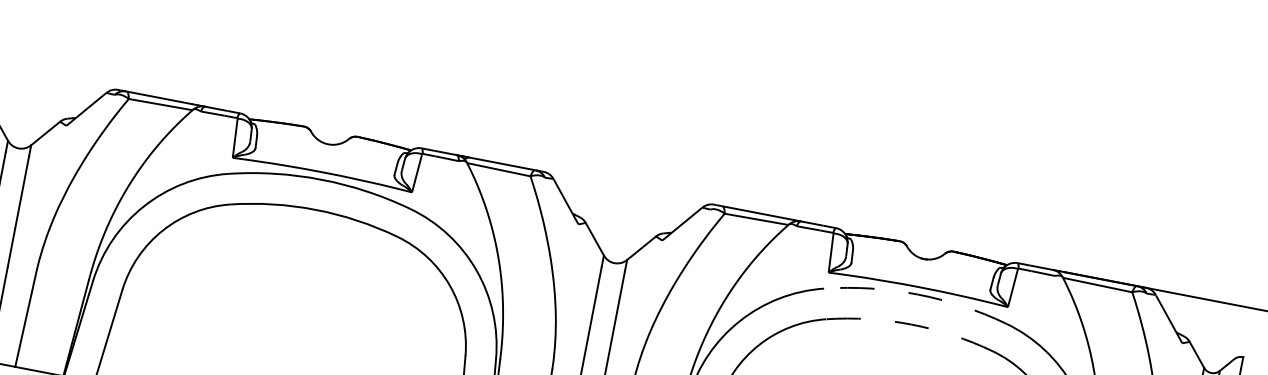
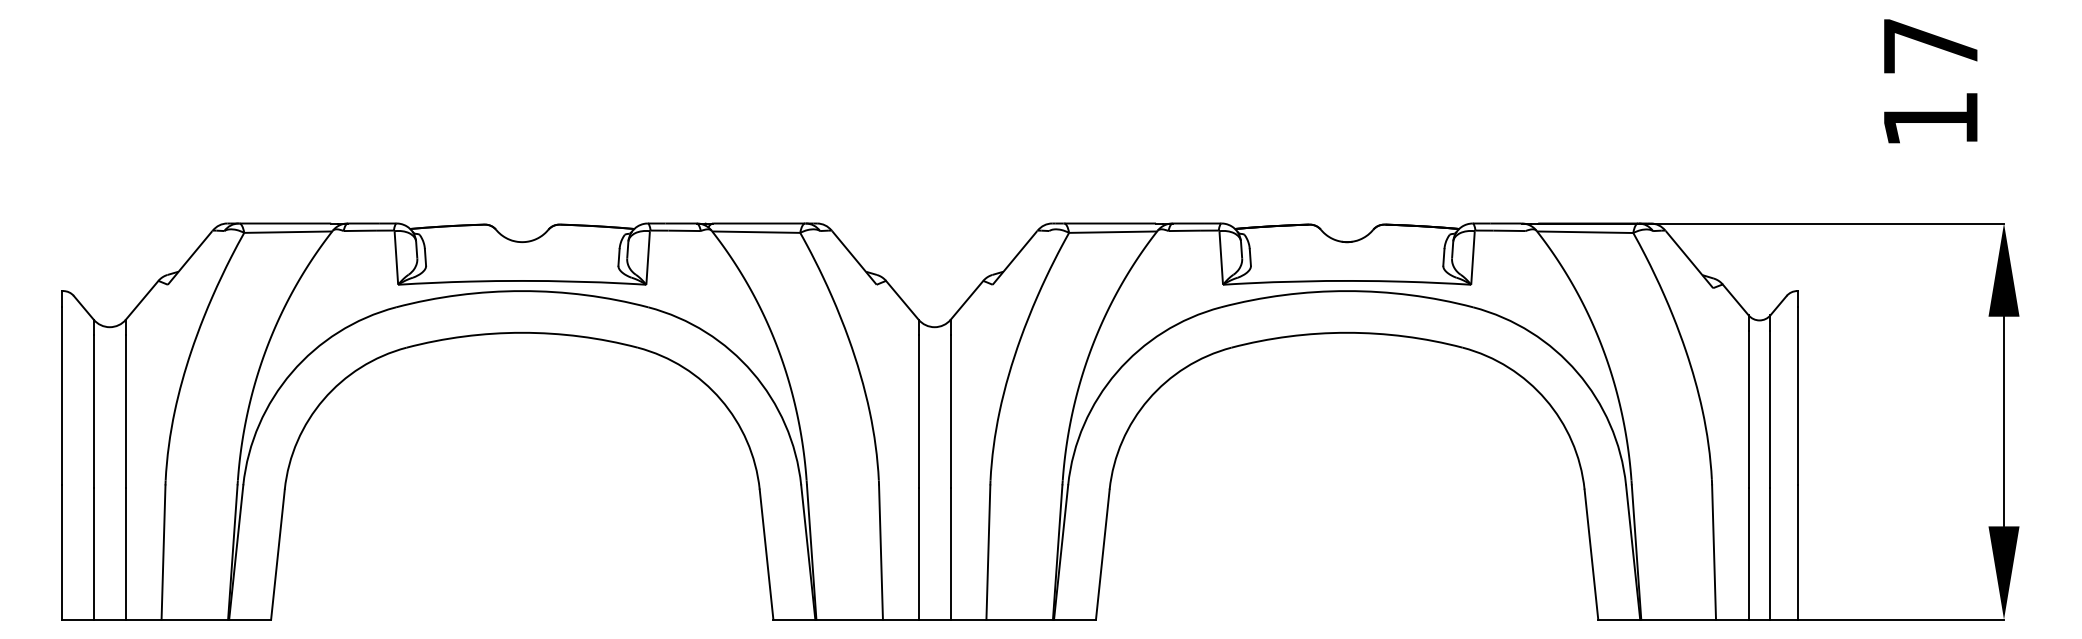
arc: (917, 294) -> (1347, 291), dashed -> solid
arc: (911, 324) -> (1347, 332), dashed -> solid

